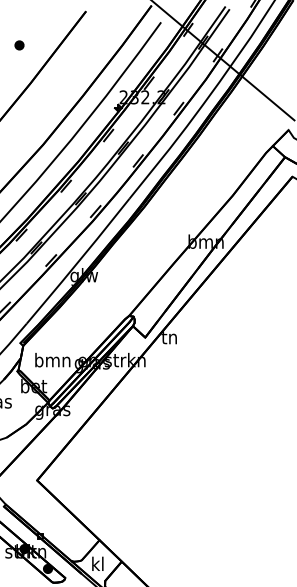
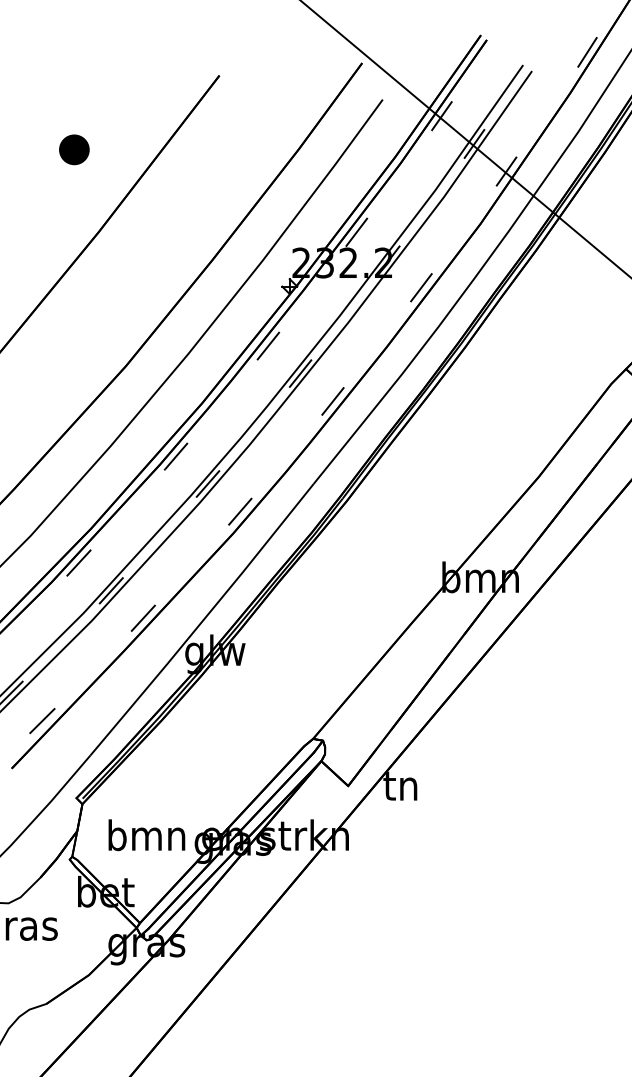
part: (19, 45) -> (74, 150), size x1.6

